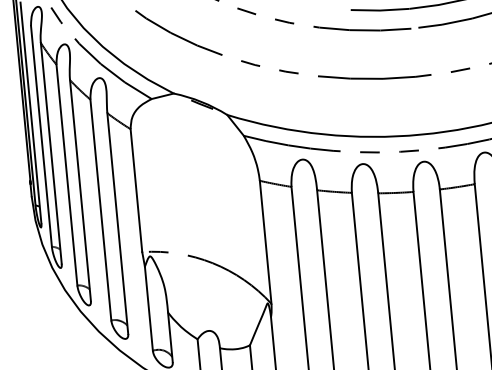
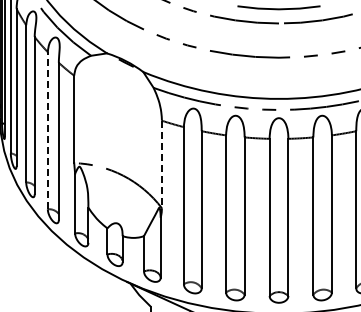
line: (100, 209) -> (47, 130), solid -> dashed
line: (265, 242) -> (161, 164), solid -> dashed

